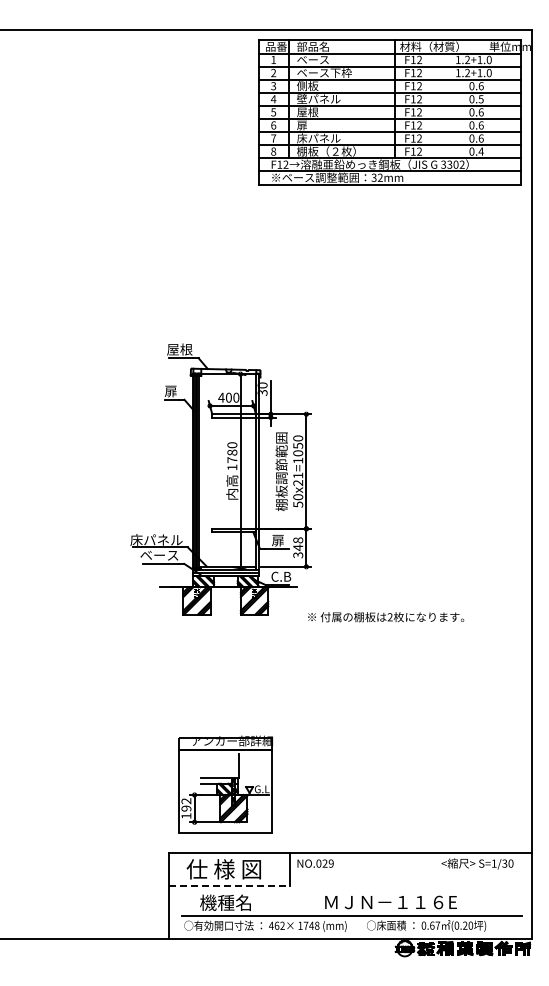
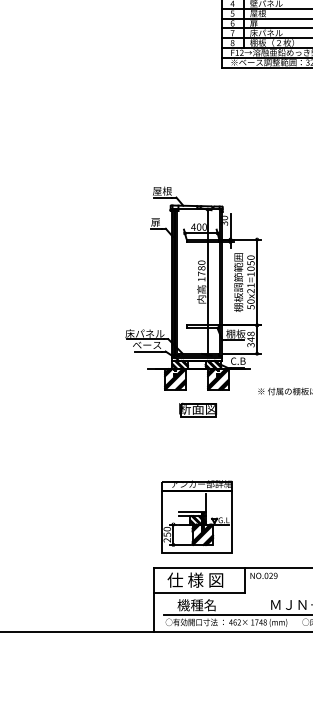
text: (277, 540) -> (235, 334), 扉 -> 棚板
part: (227, 641) -> (198, 409), added
text: (186, 808) -> (167, 534), 192 -> 250
line: (229, 886) -> (199, 593), dashed -> solid

